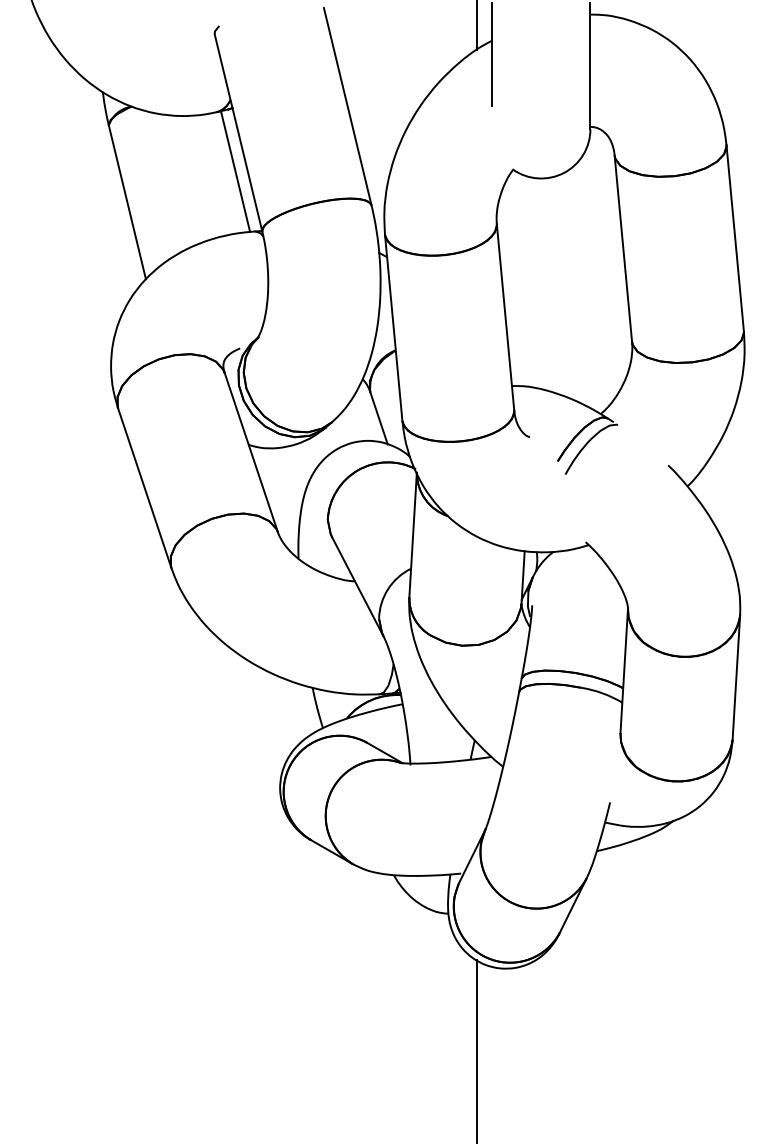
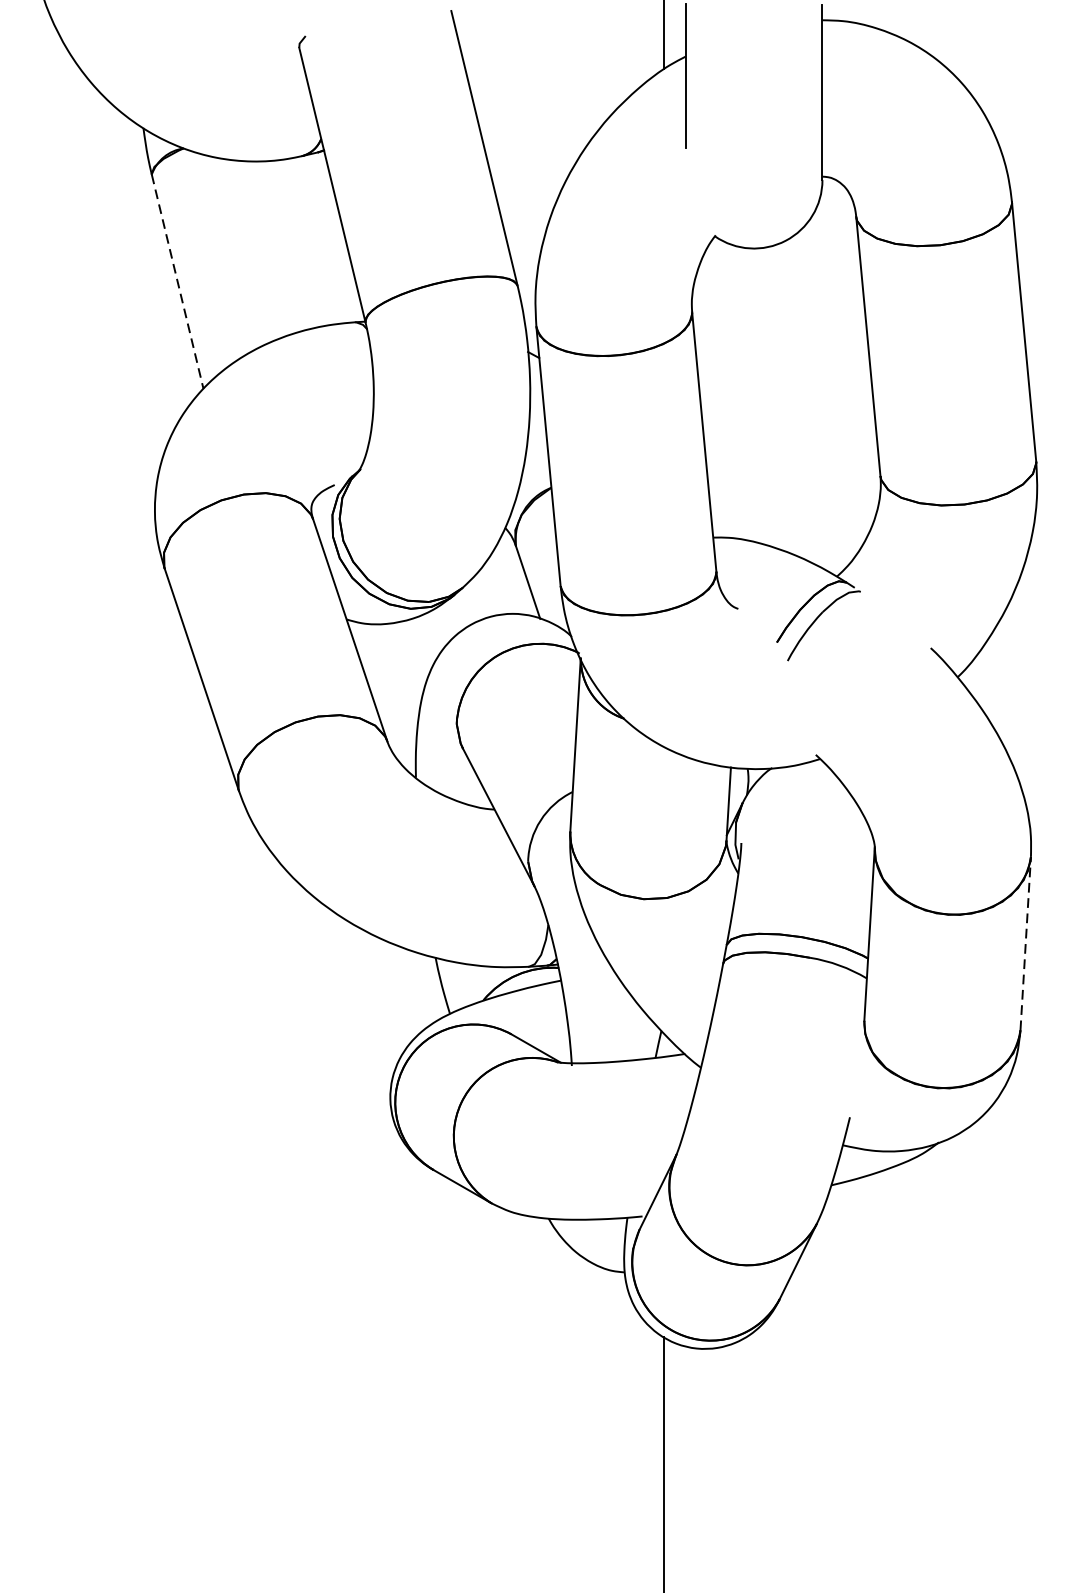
line: (235, 171) -> (328, 238), removed
line: (127, 202) -> (177, 281), solid -> dashed
line: (736, 677) -> (1025, 943), solid -> dashed

